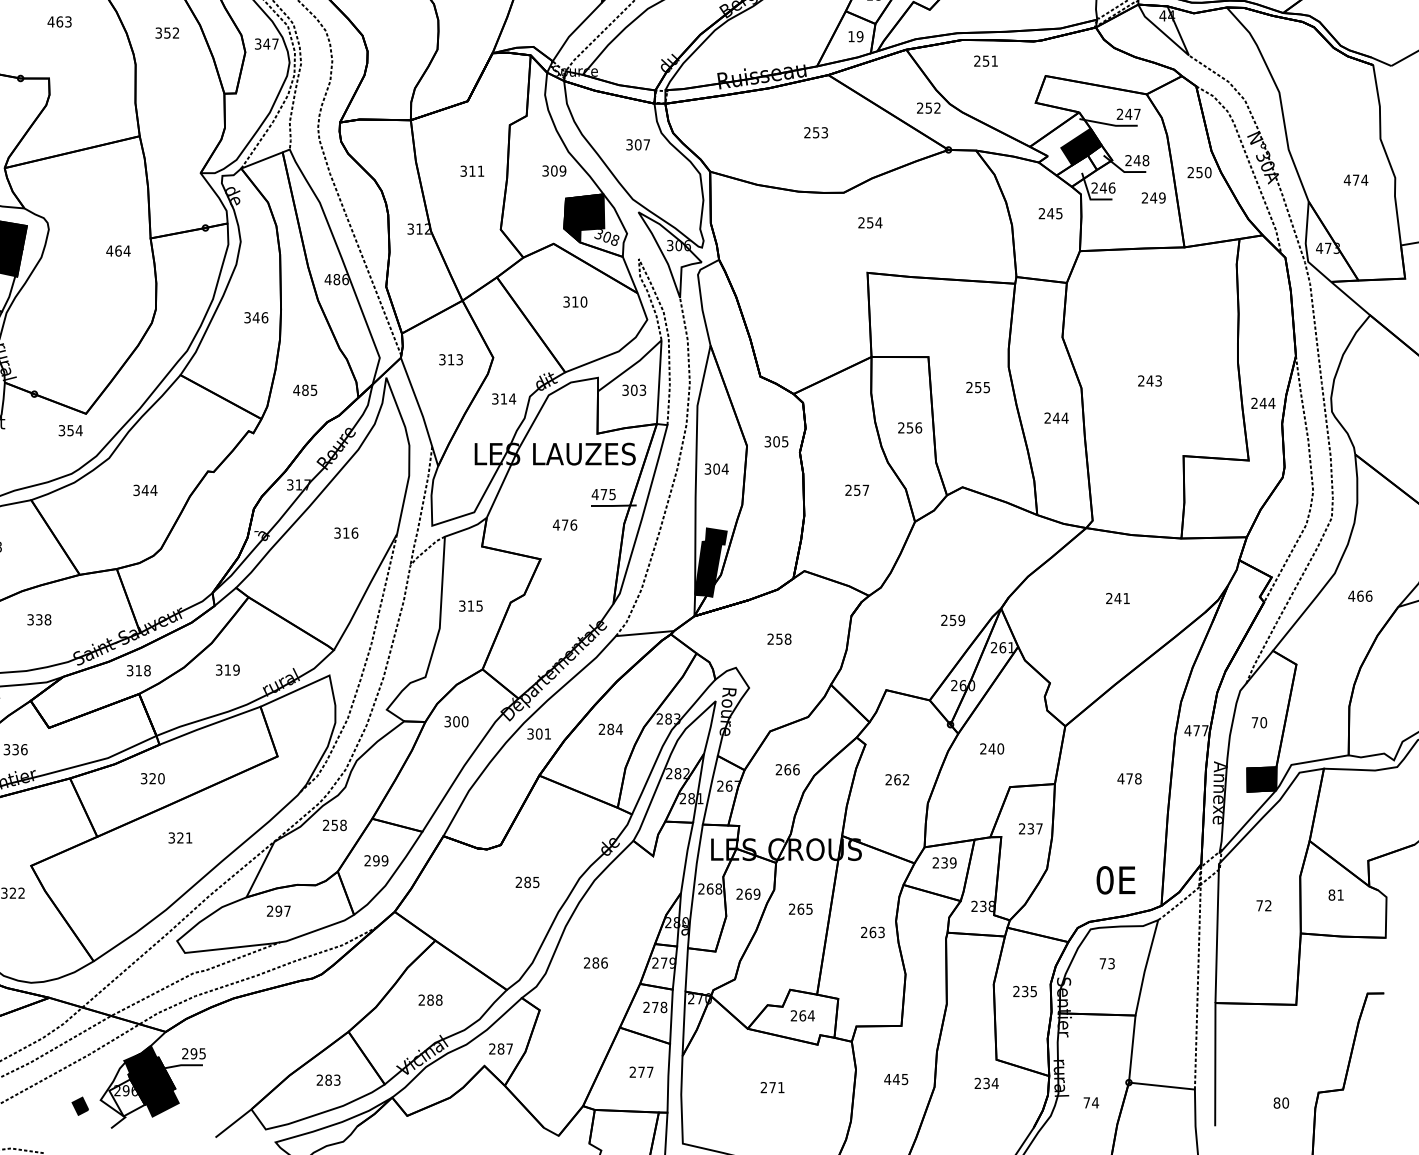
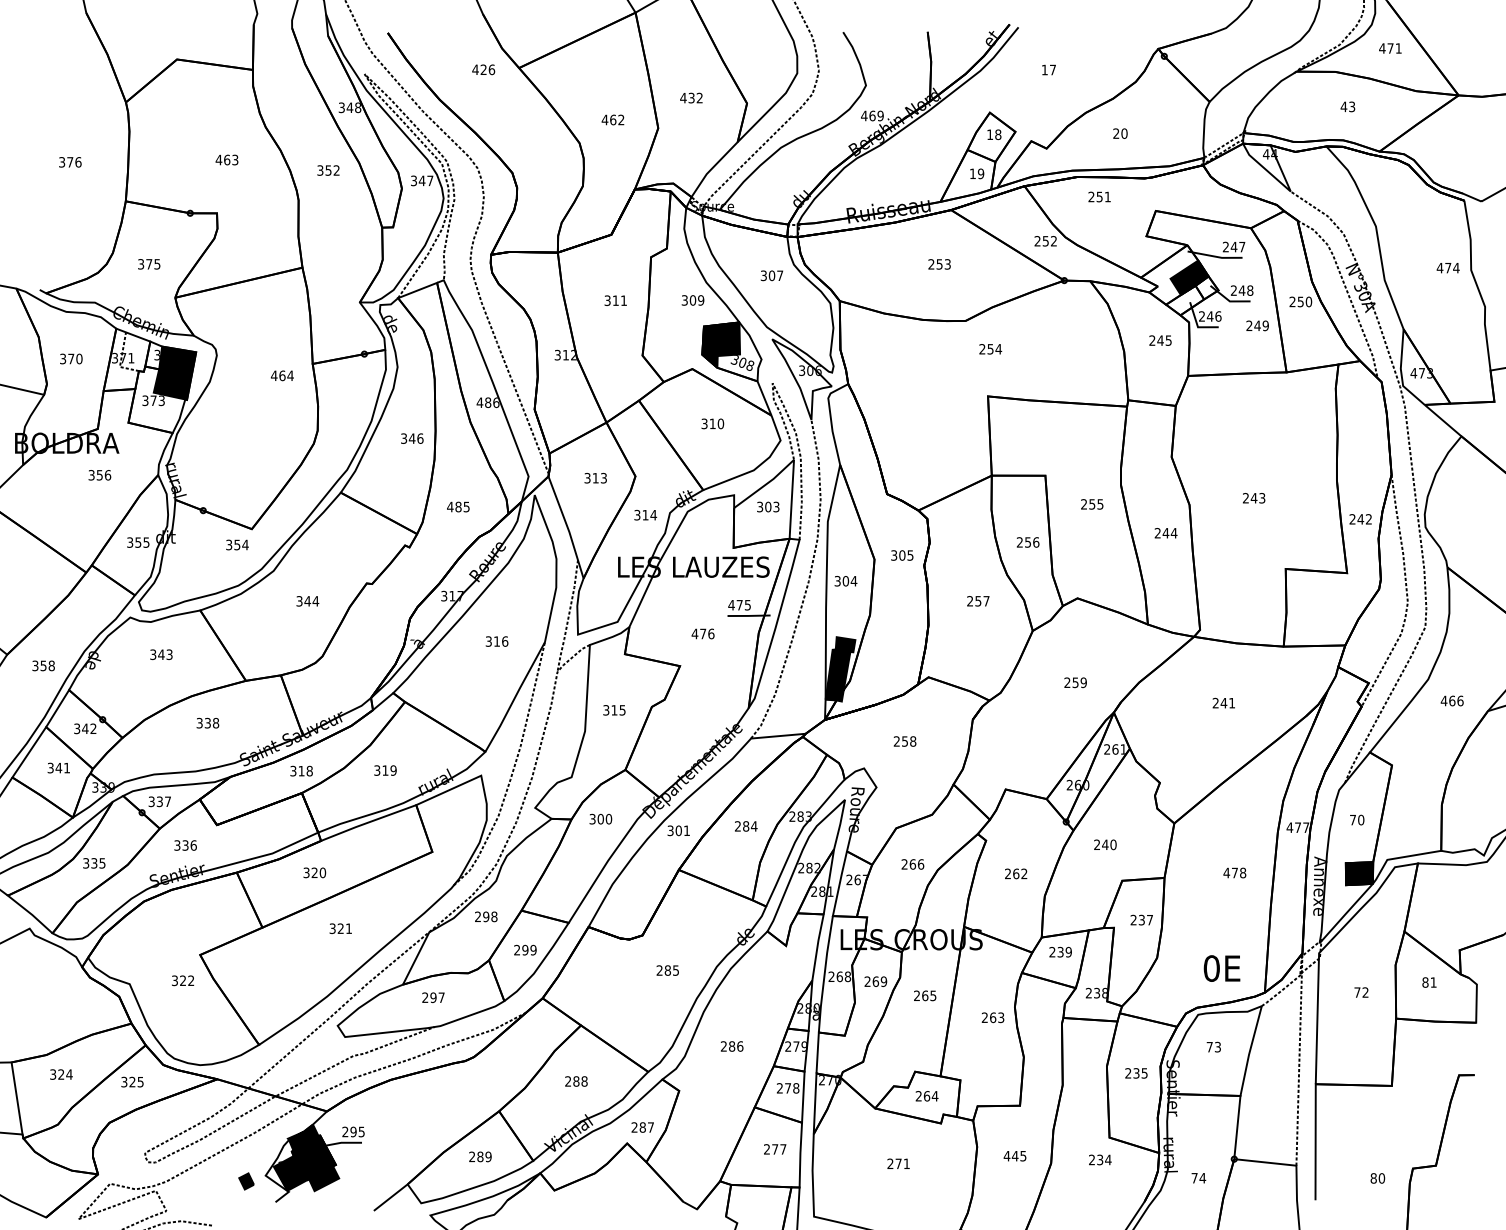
text: (1355, 180) -> (1447, 268), moved
text: (1271, 403) -> (1368, 519), 244 -> 242
text: (952, 620) -> (1075, 682), moved
text: (335, 825) -> (486, 916), 258 -> 298
text: (337, 1079) -> (488, 1156), 283 -> 289
fill: (127, 1097) -> (290, 1173), added

